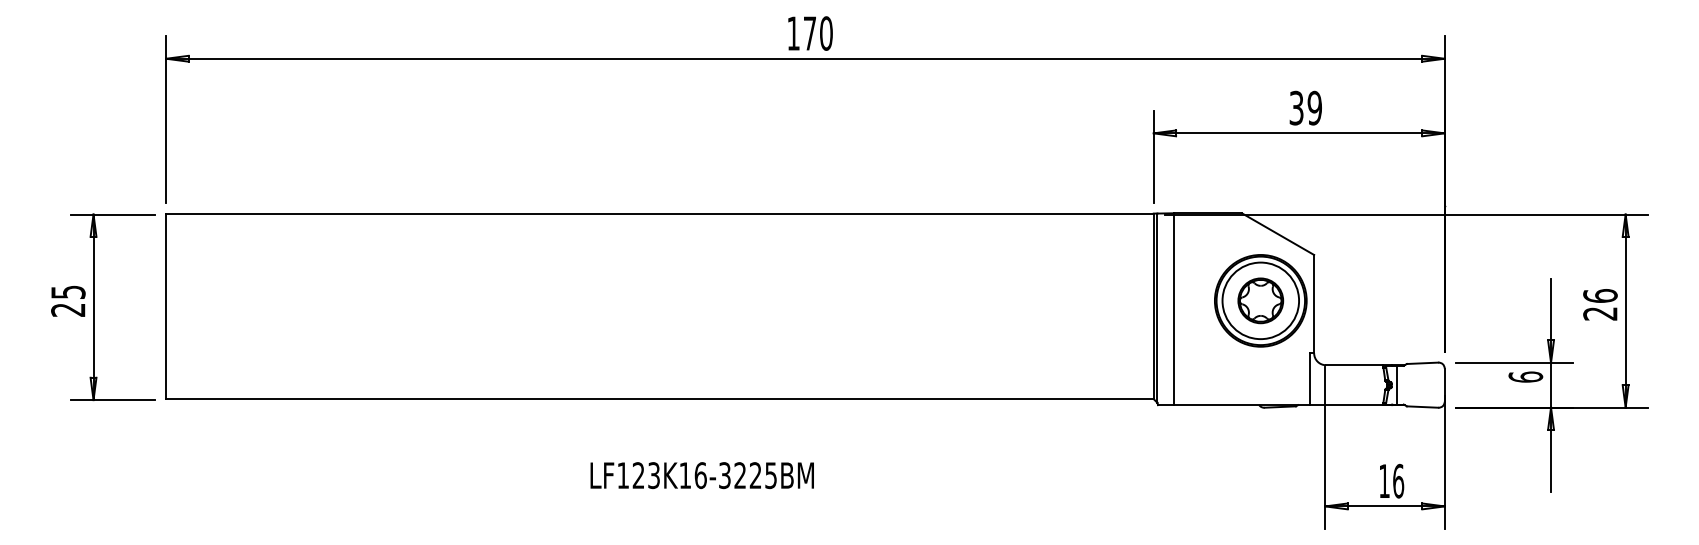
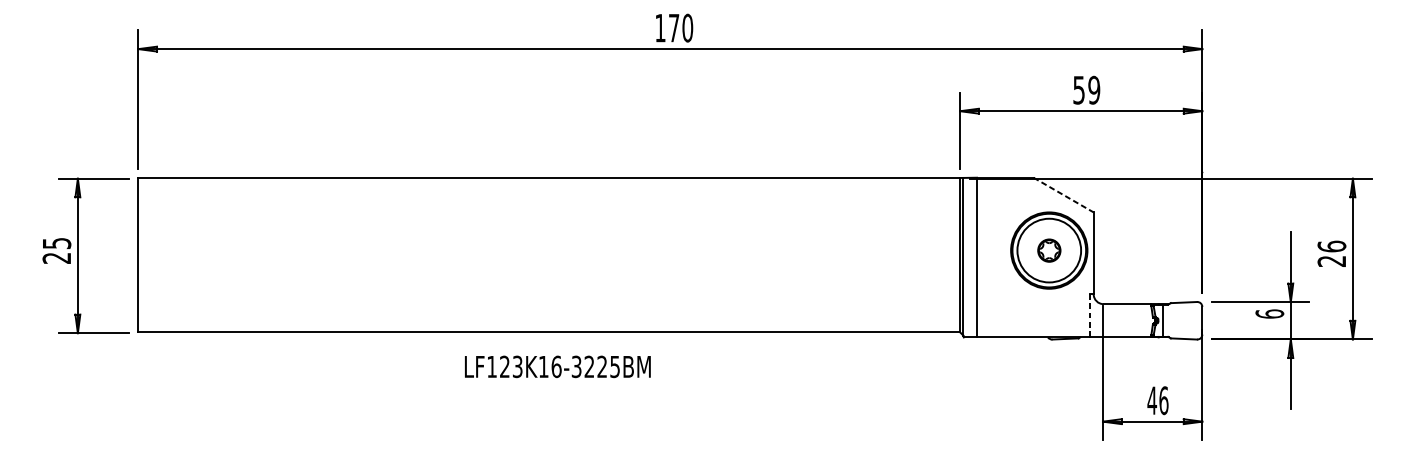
text: (1296, 107) -> (1078, 89), 39 -> 59
line: (1278, 234) -> (1064, 195), solid -> dashed
part: (1260, 300) -> (1049, 250), size x0.6
line: (1309, 379) -> (1089, 316), solid -> dashed
text: (701, 475) -> (557, 366), moved
text: (1384, 480) -> (1152, 400), 16 -> 46

